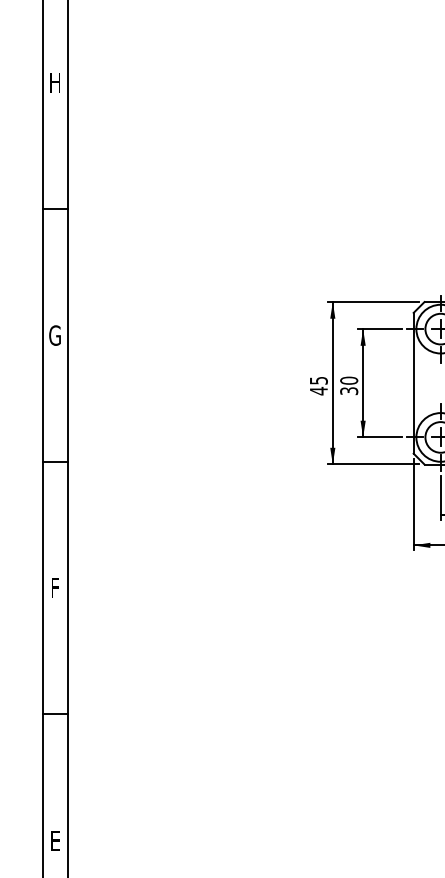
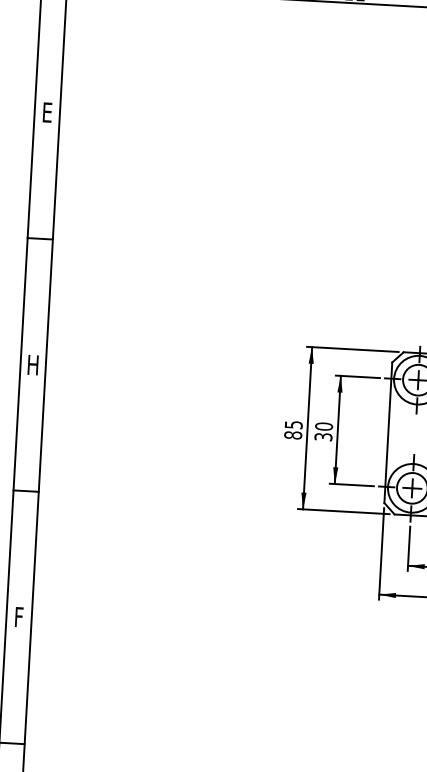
text: (54, 82) -> (46, 112), H -> E
text: (54, 335) -> (32, 365), G -> H
text: (318, 390) -> (292, 434), 45 -> 85

